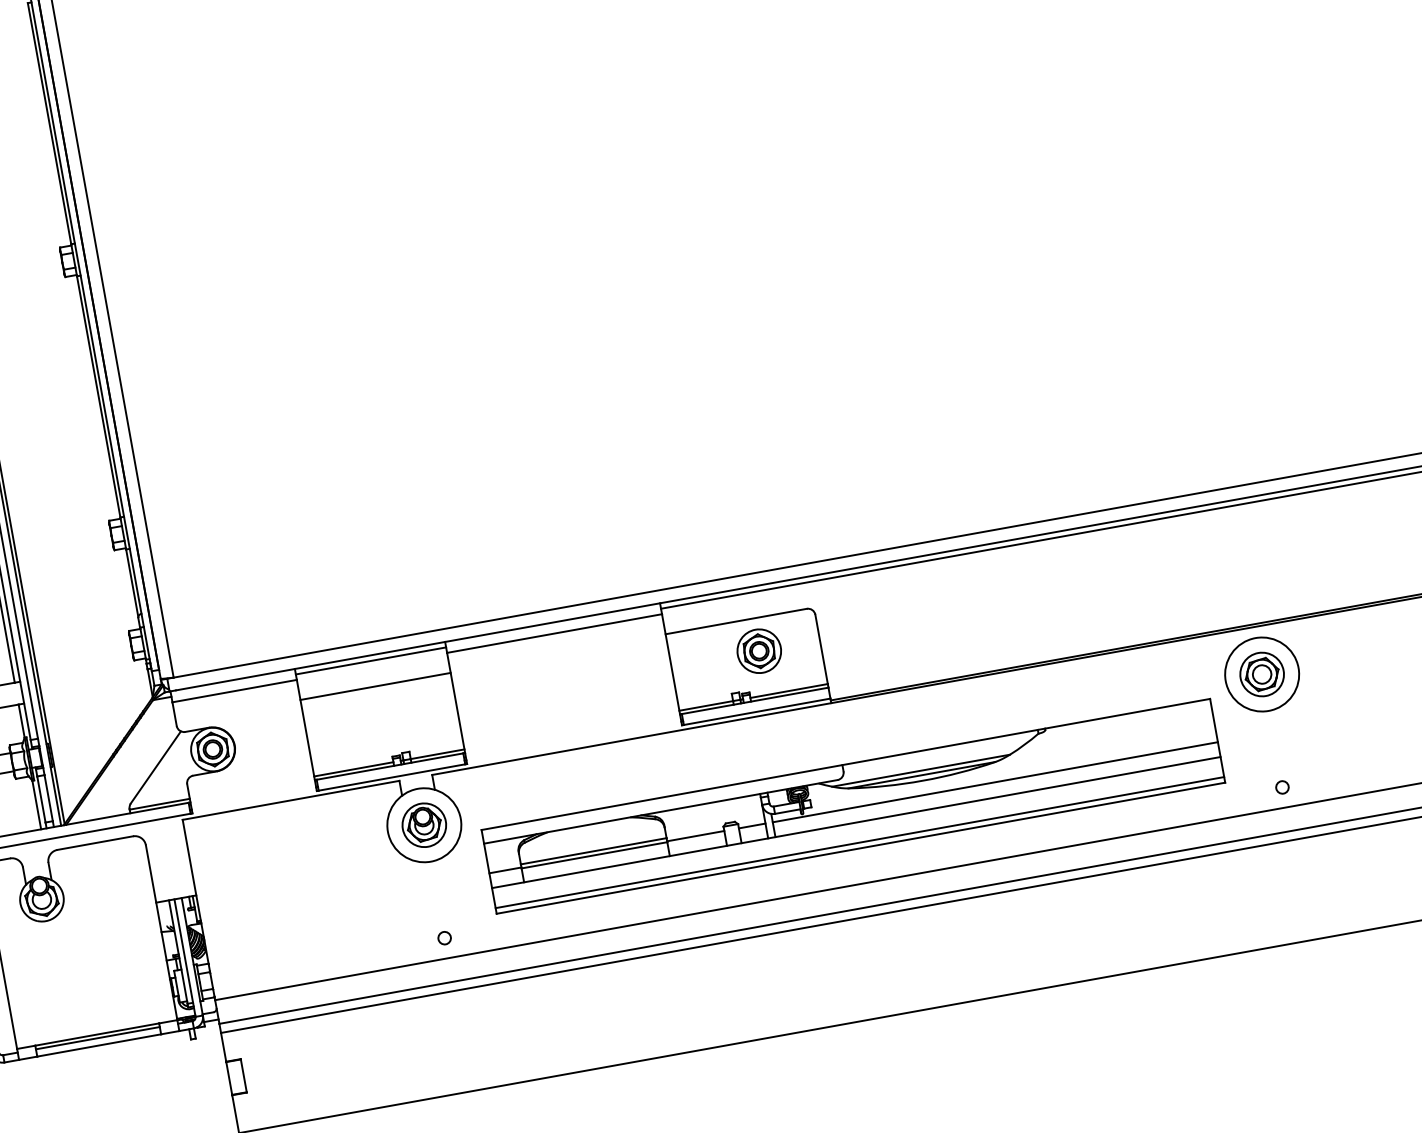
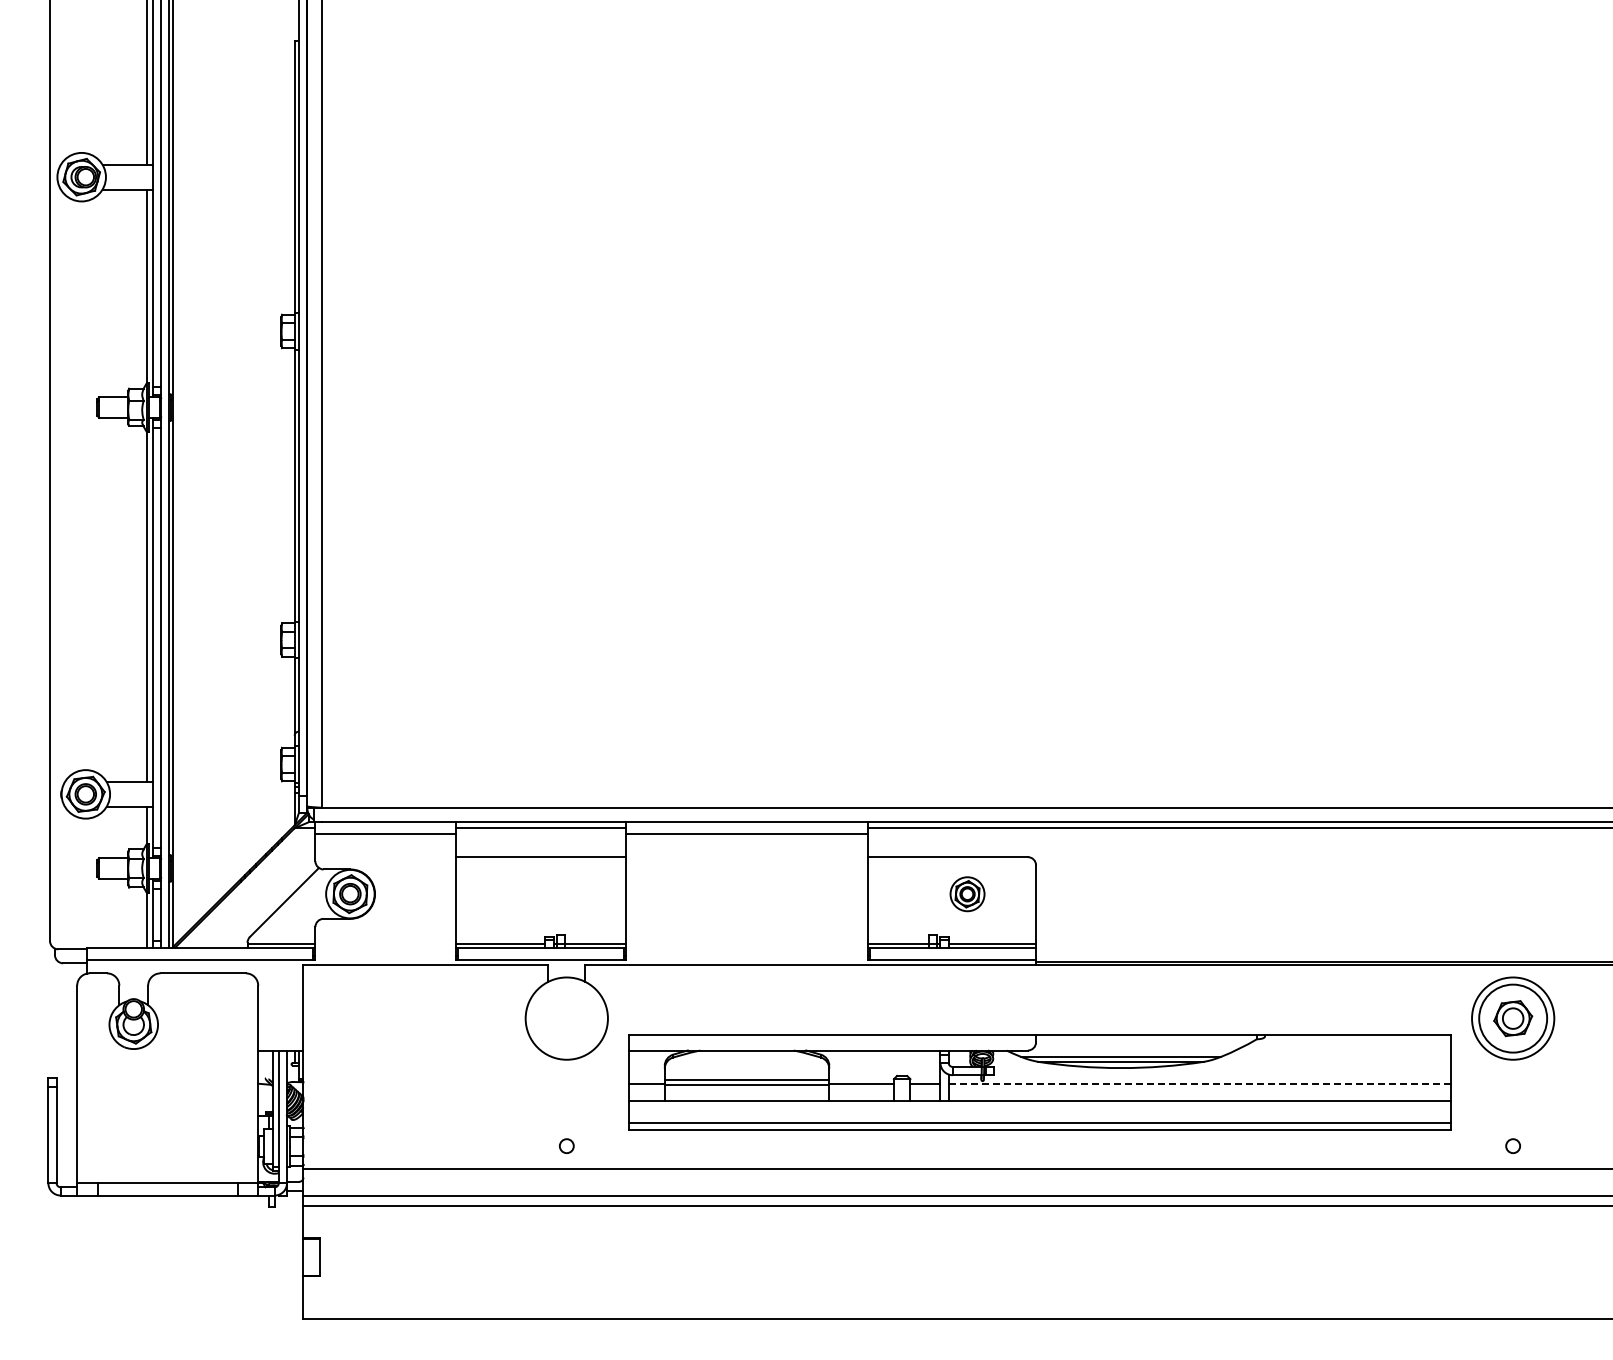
part: (759, 651) -> (967, 894), size x0.7
circle: (1261, 674) -> (1512, 1018), size x1.4
line: (995, 781) -> (1200, 1083), solid -> dashed
part: (424, 825) -> (566, 1018), removed
line: (97, 1038) -> (167, 1187), removed

